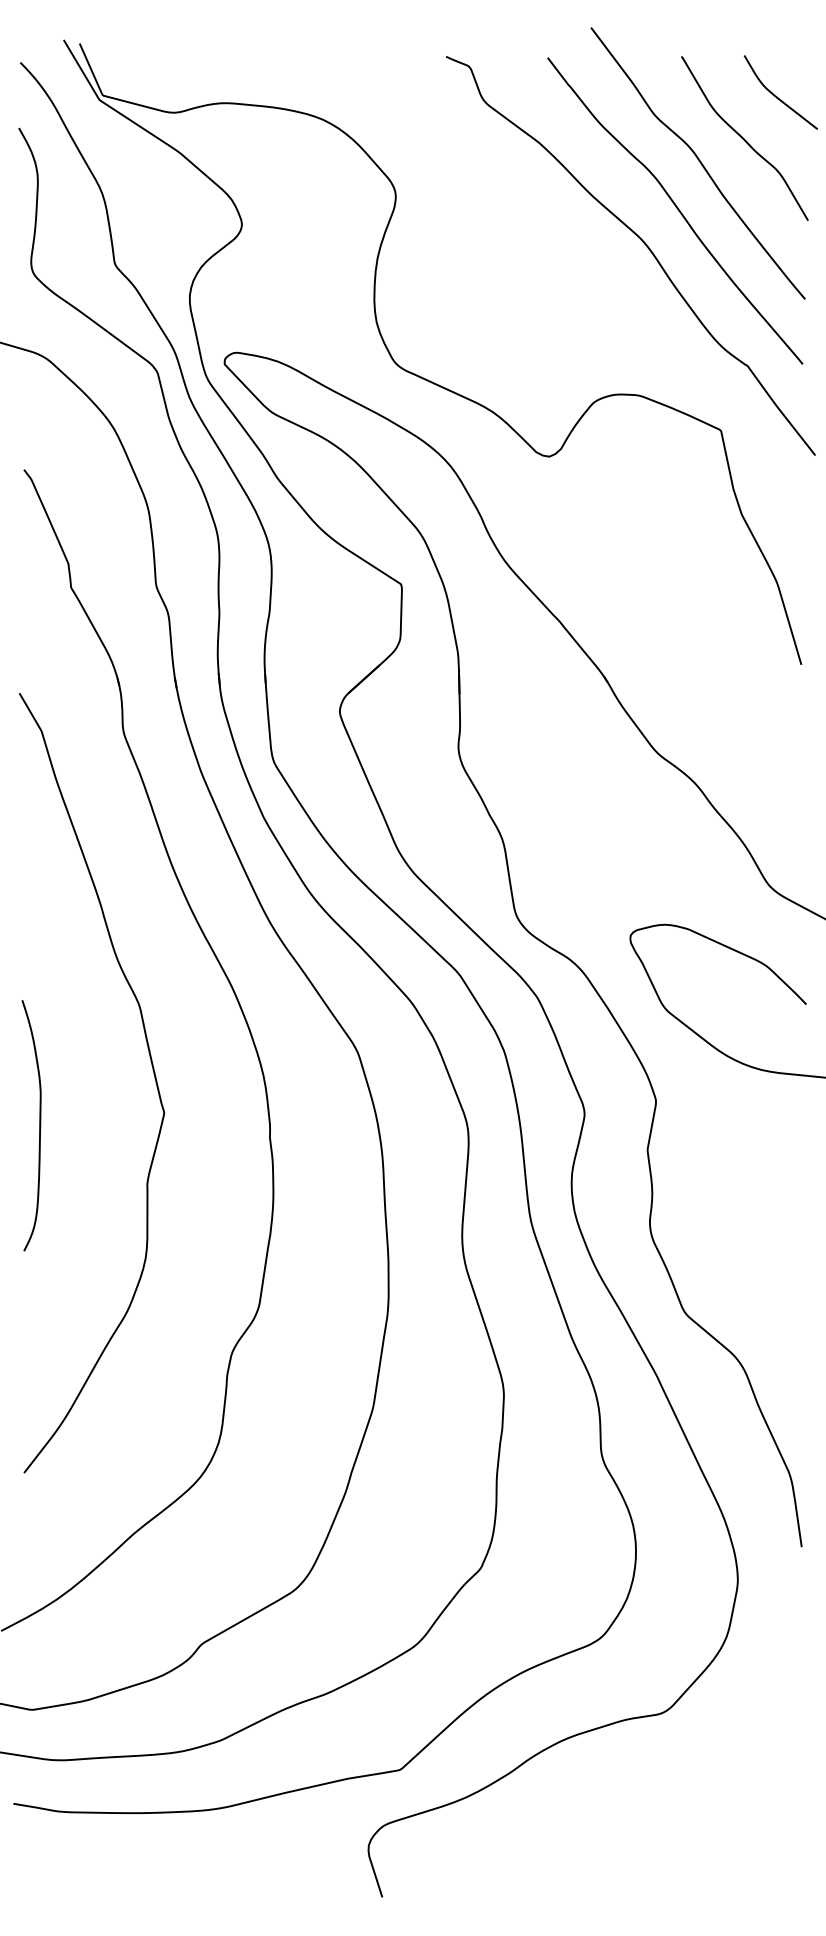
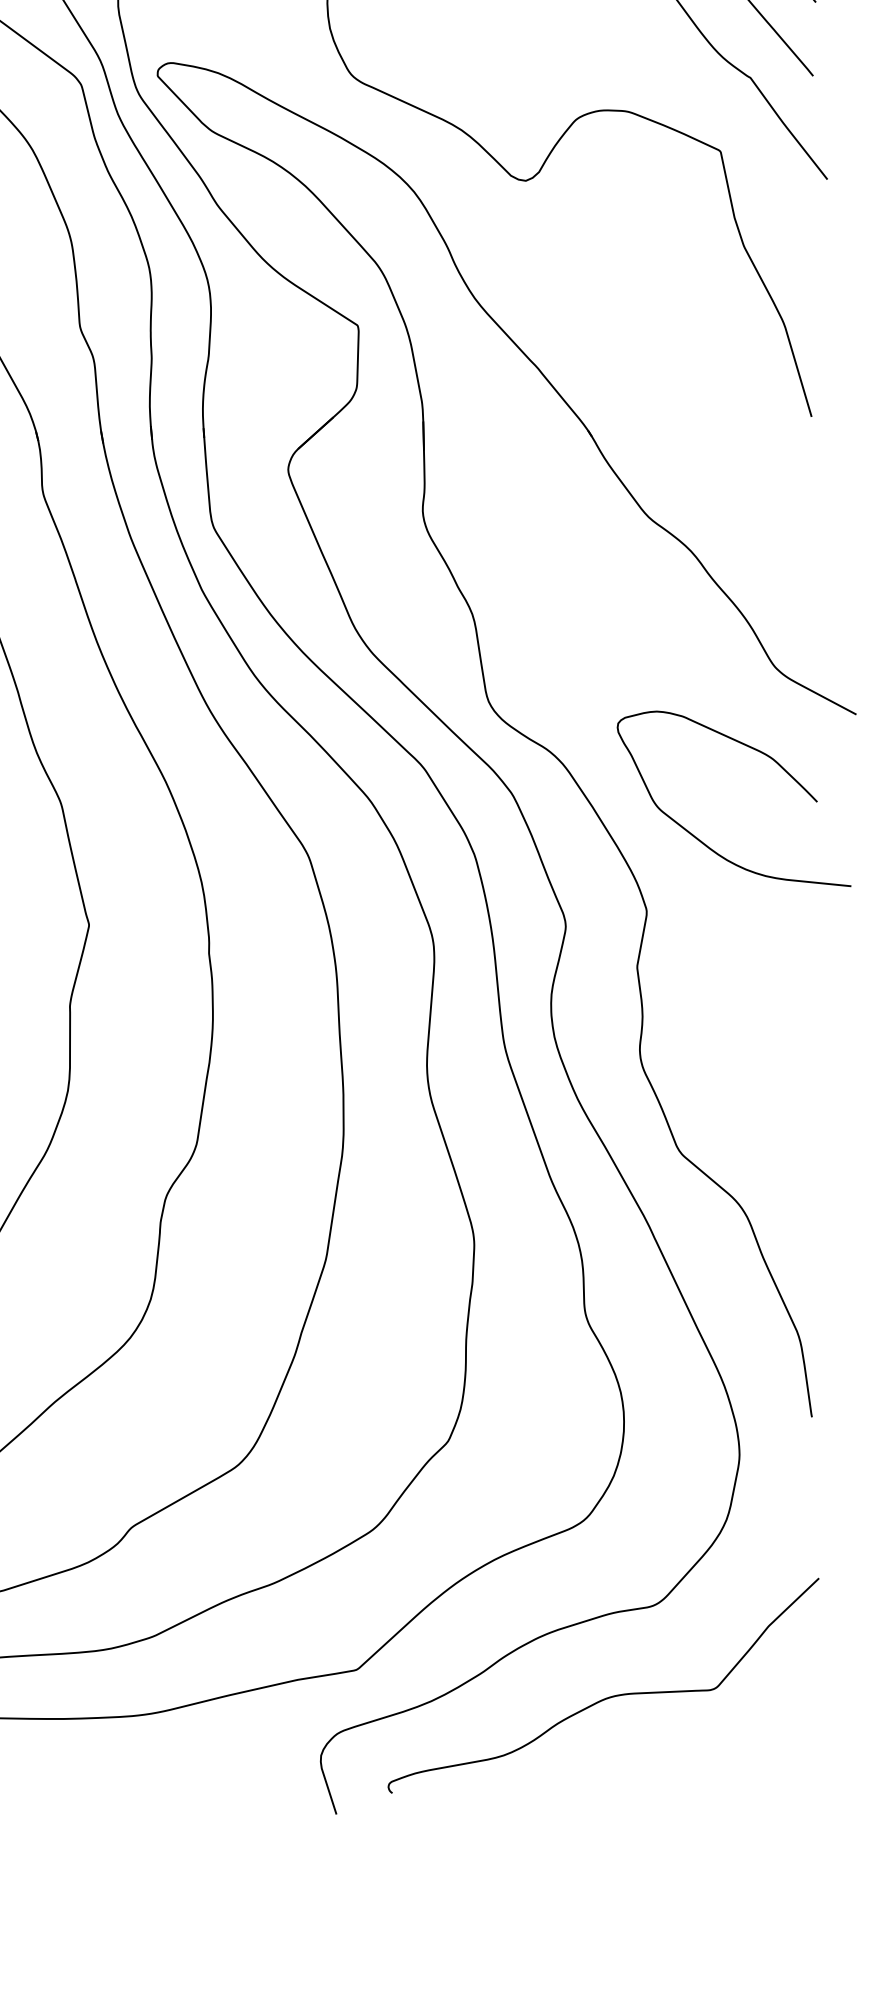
curve: (621, 1793) -> (607, 1696), added

